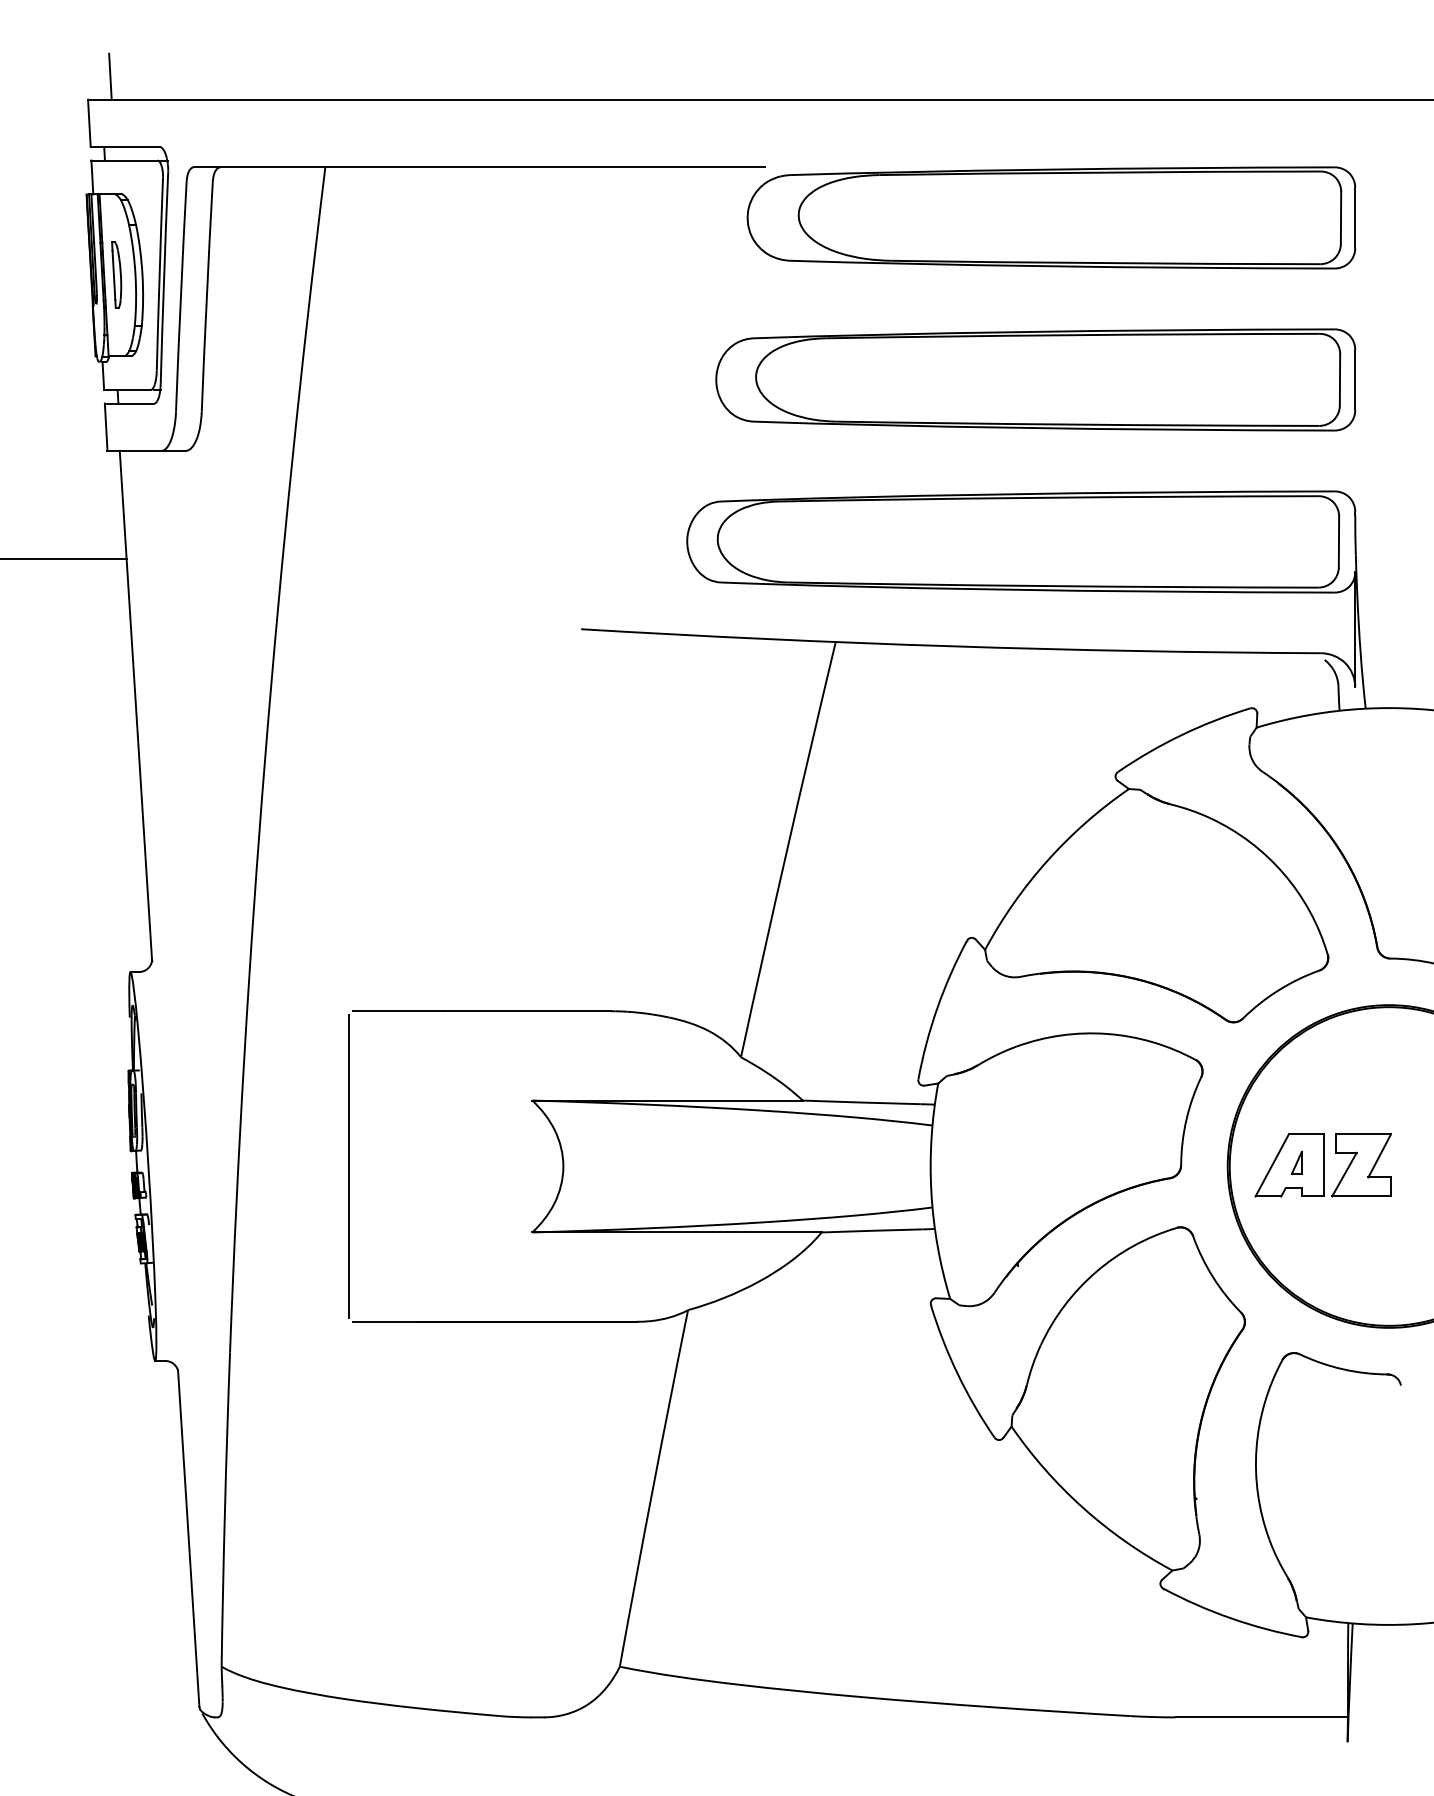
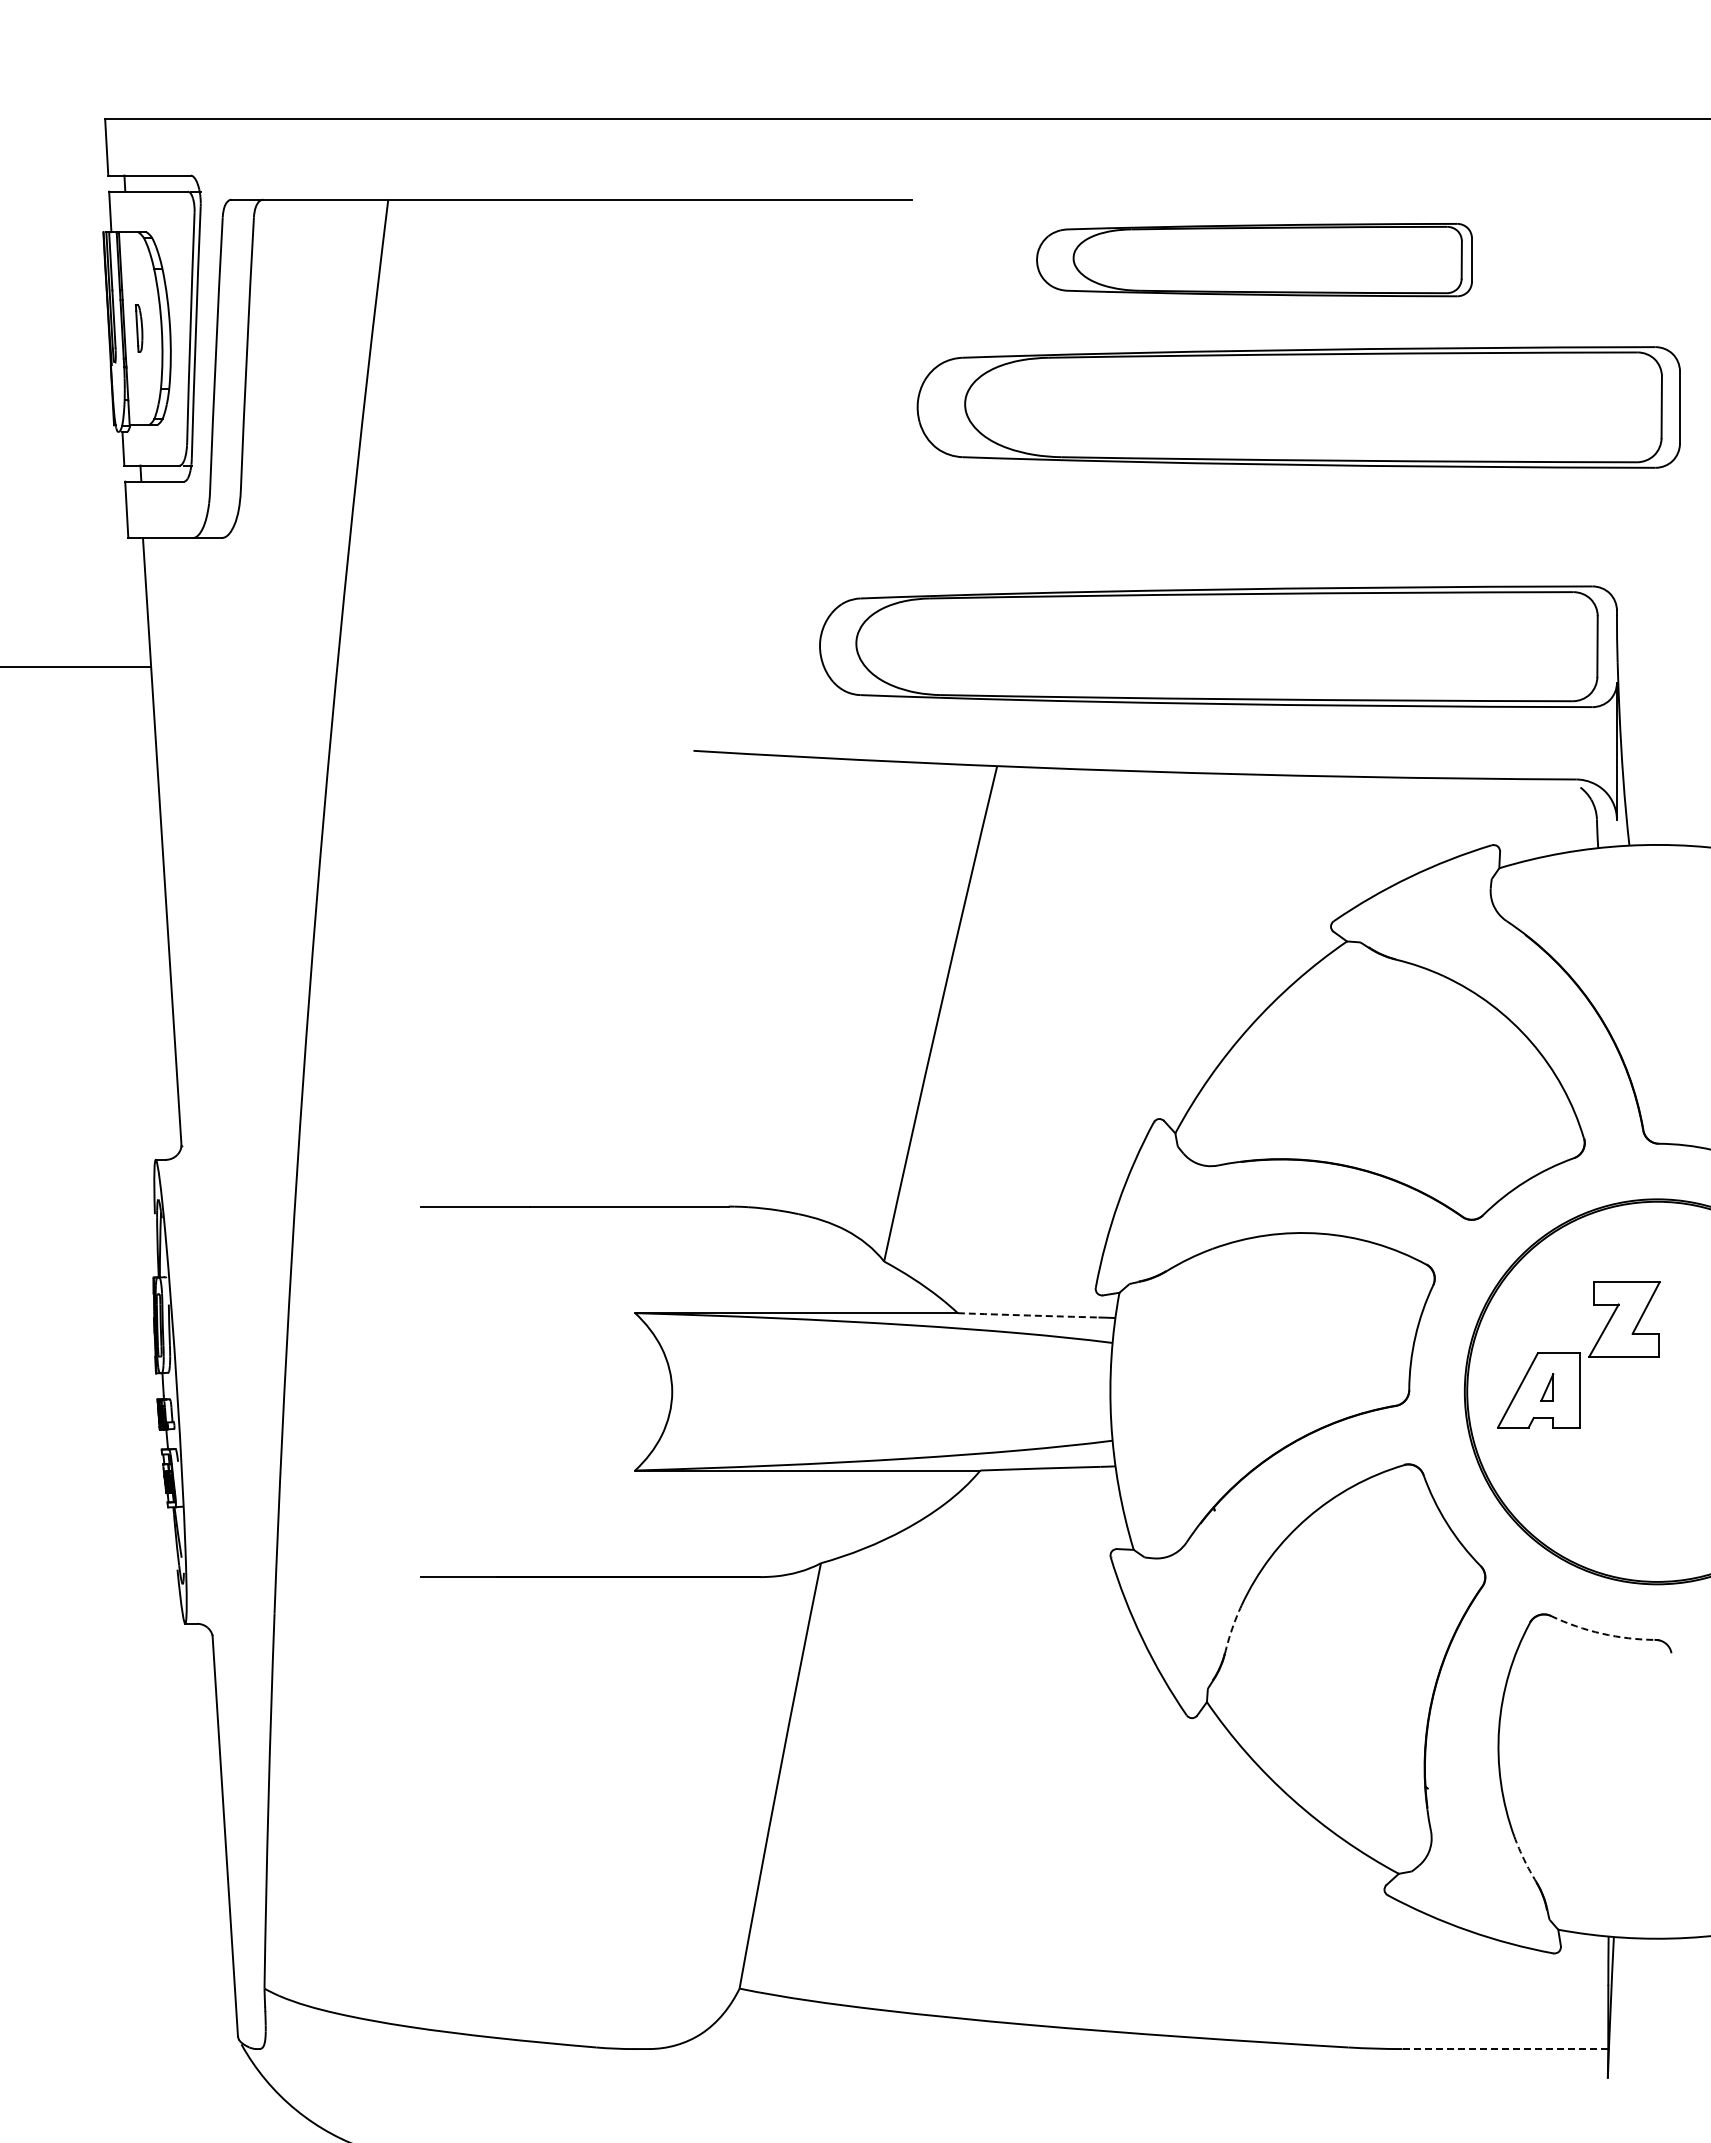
line: (110, 76) -> (131, 91), removed
part: (1051, 217) -> (1254, 259), size x0.6
part: (116, 275) -> (138, 328), size x0.6
part: (1035, 379) -> (1298, 407), moved
arc: (862, 1102) -> (1028, 1315), solid -> dashed
part: (1361, 1165) -> (1624, 1319), moved
line: (349, 1166) -> (416, 1391), removed
arc: (1033, 1364) -> (1232, 1628), solid -> dashed
arc: (1342, 1369) -> (1601, 1633), solid -> dashed
arc: (1277, 1559) -> (1524, 1860), solid -> dashed
line: (1261, 1717) -> (1505, 2049), solid -> dashed

